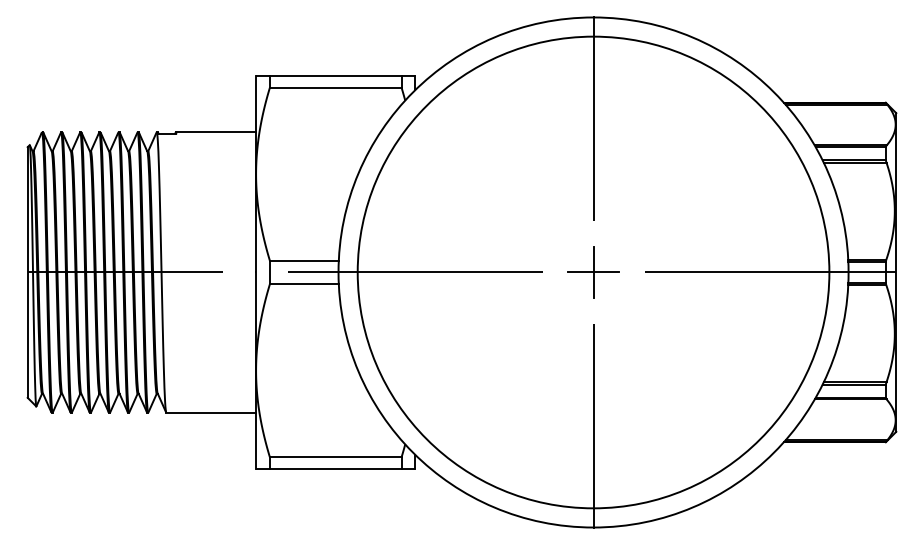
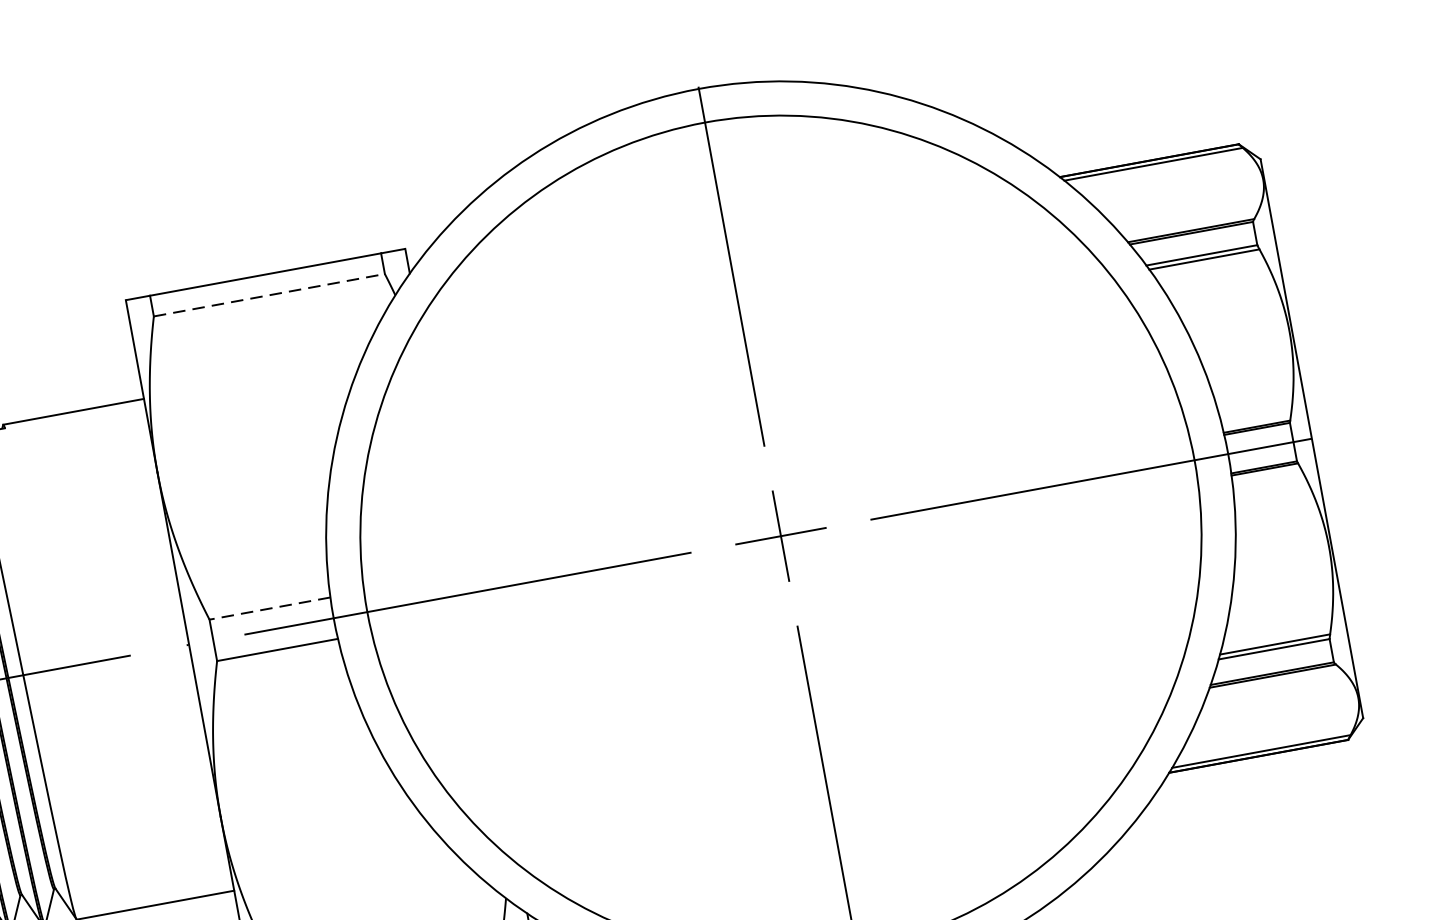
line: (335, 87) -> (268, 294), solid -> dashed
line: (303, 260) -> (268, 608), solid -> dashed

